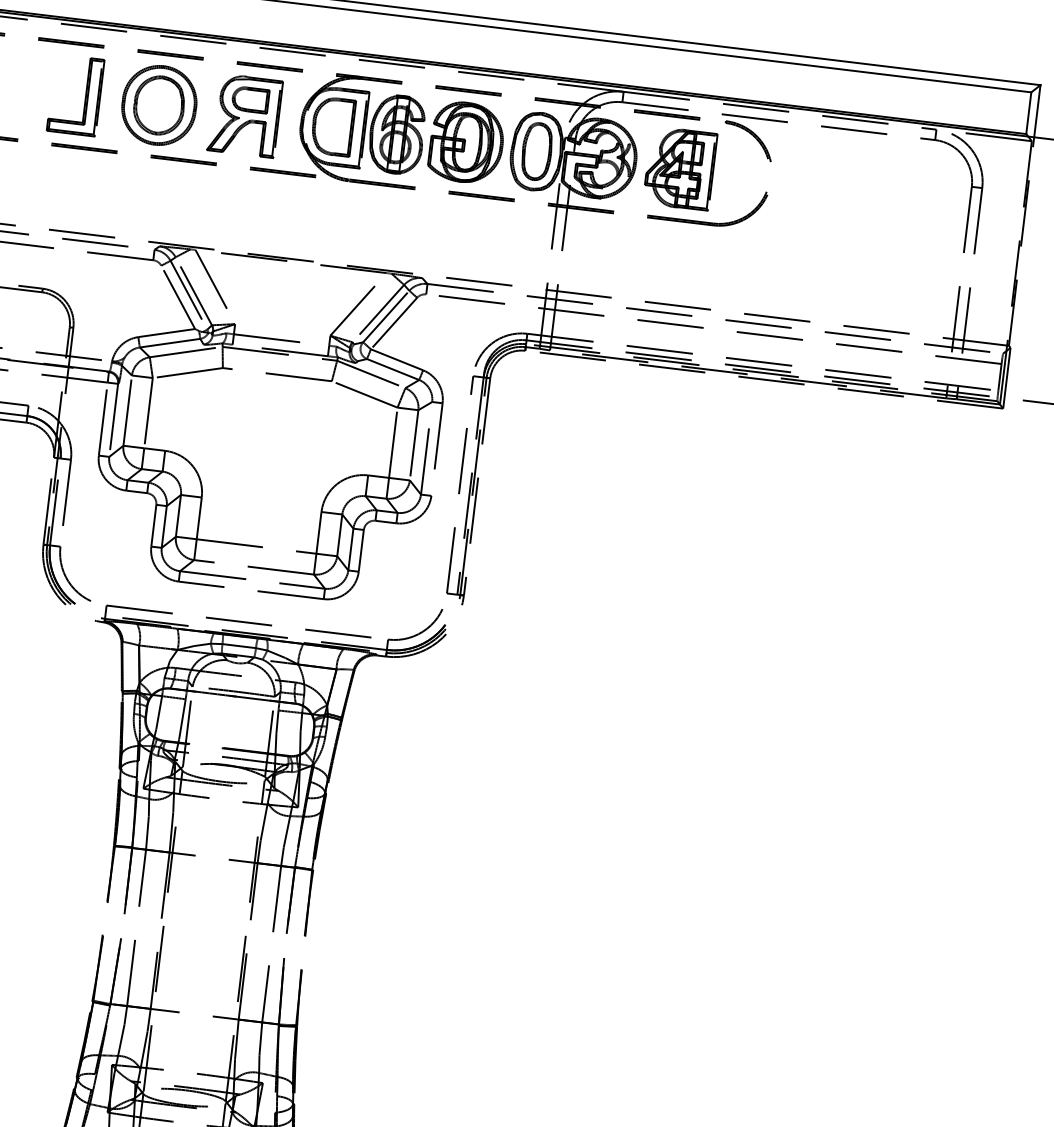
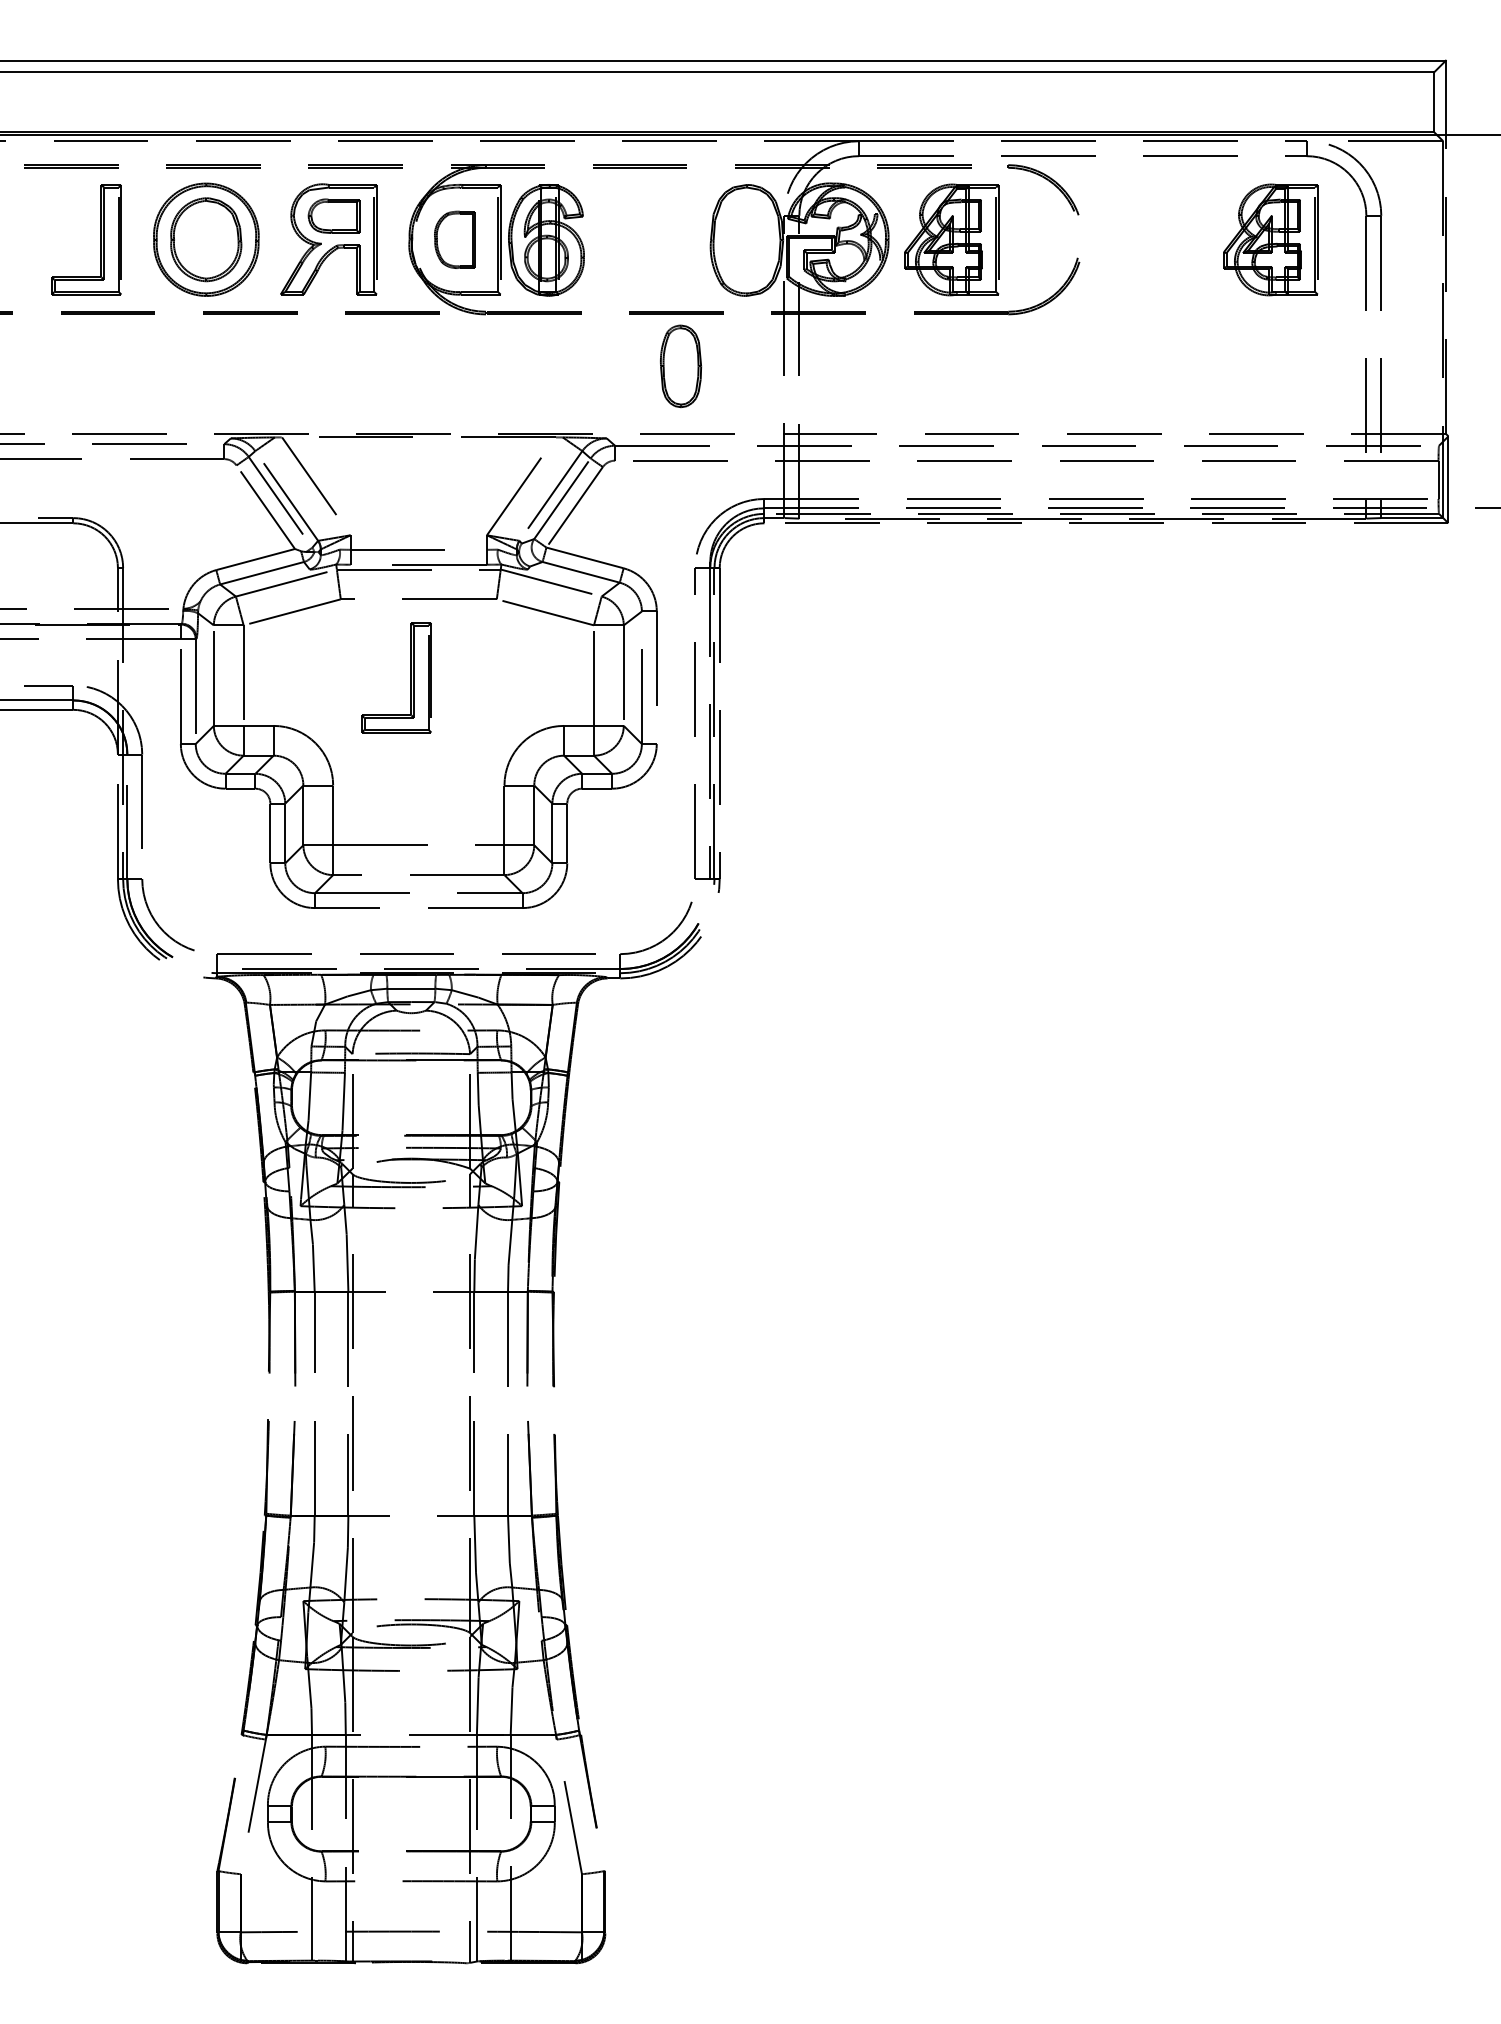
part: (332, 126) -> (454, 239), size x0.7
part: (466, 142) -> (646, 239), removed
part: (537, 151) -> (681, 366), moved
part: (902, 195) -> (1270, 239), added
part: (264, 428) -> (410, 677), added

